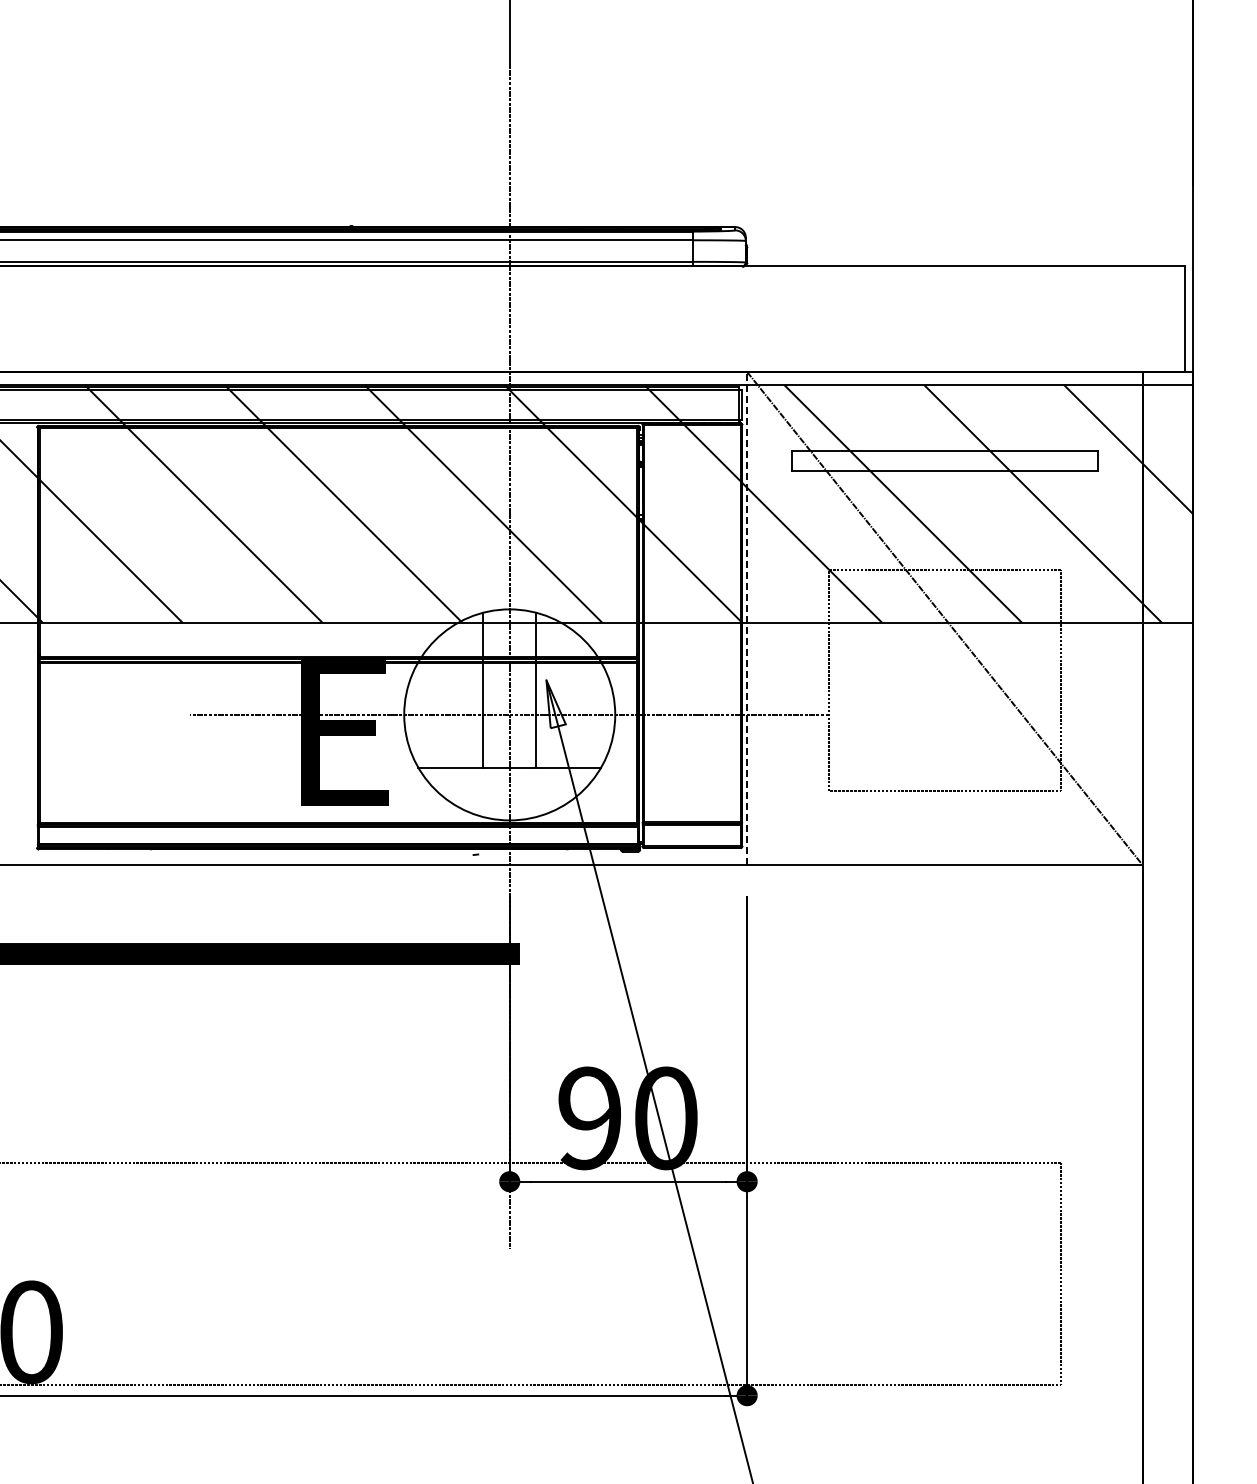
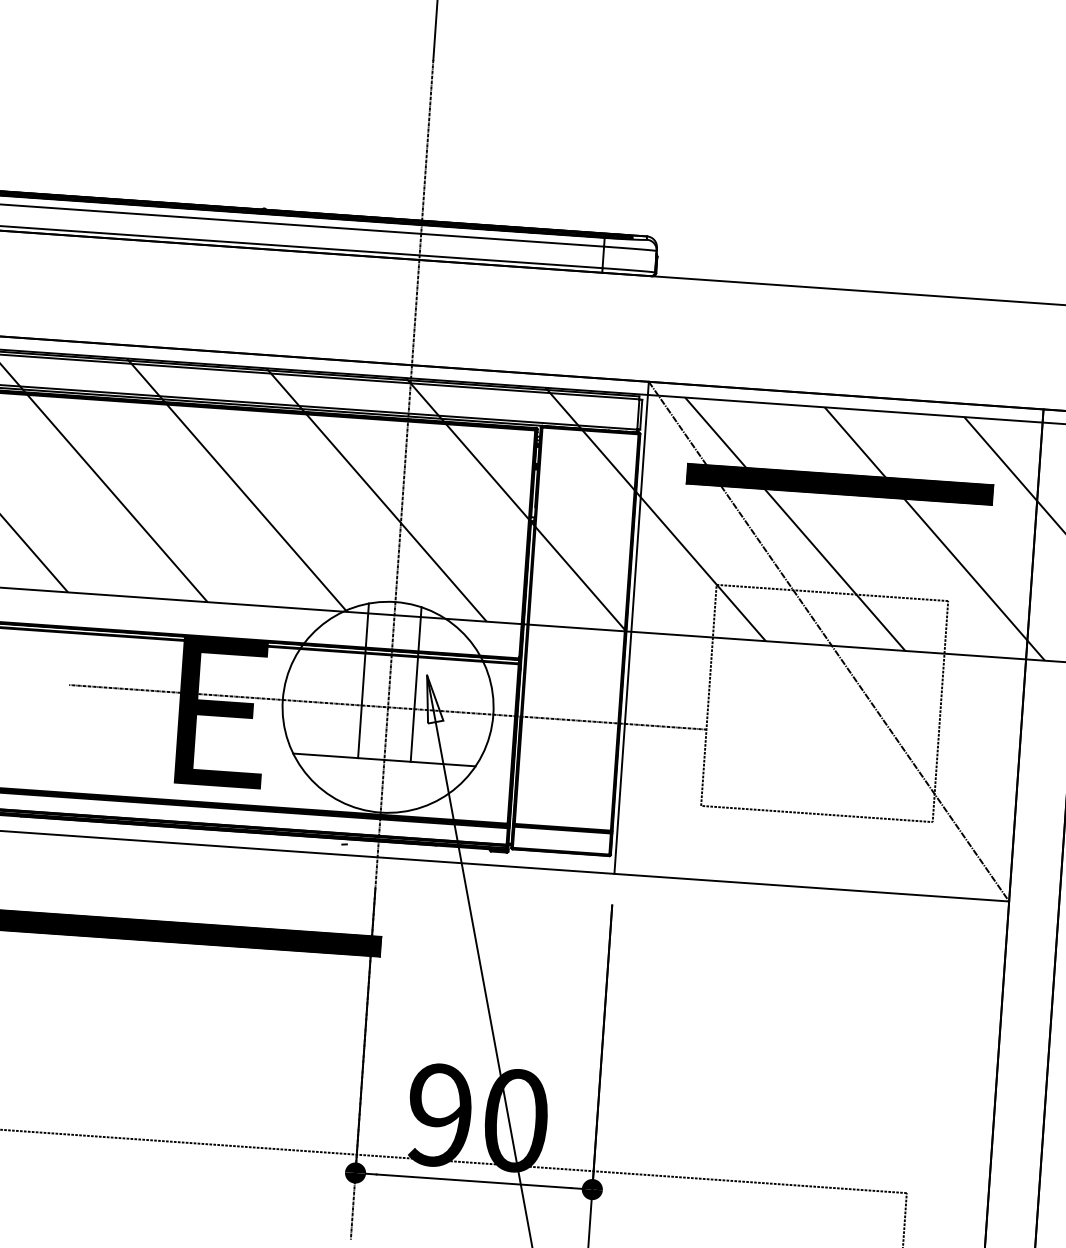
hatch: (944, 460) -> (839, 483), added
line: (747, 618) -> (631, 627), dashed -> solid

